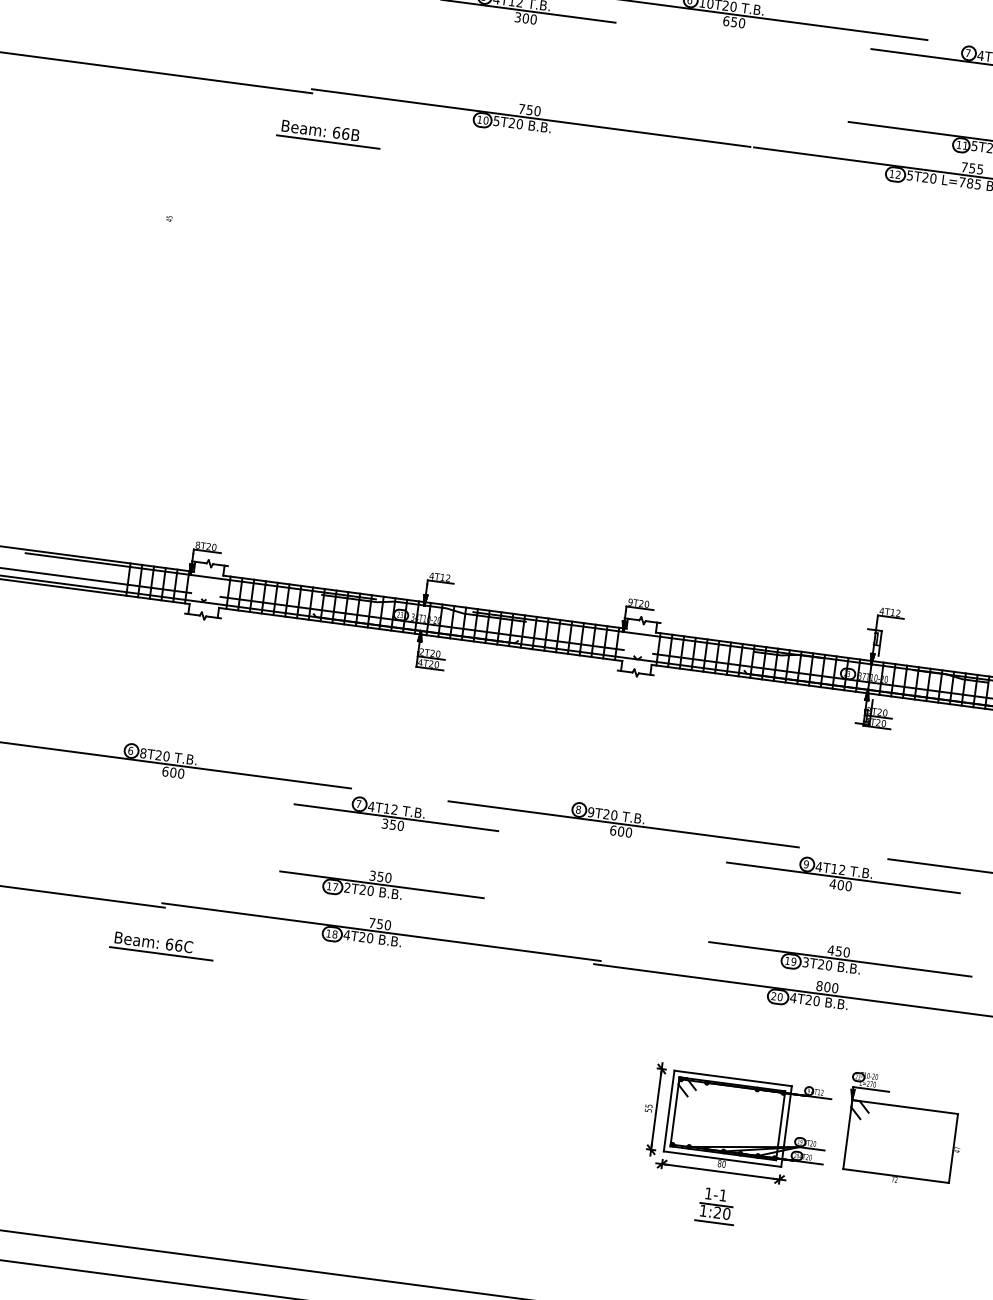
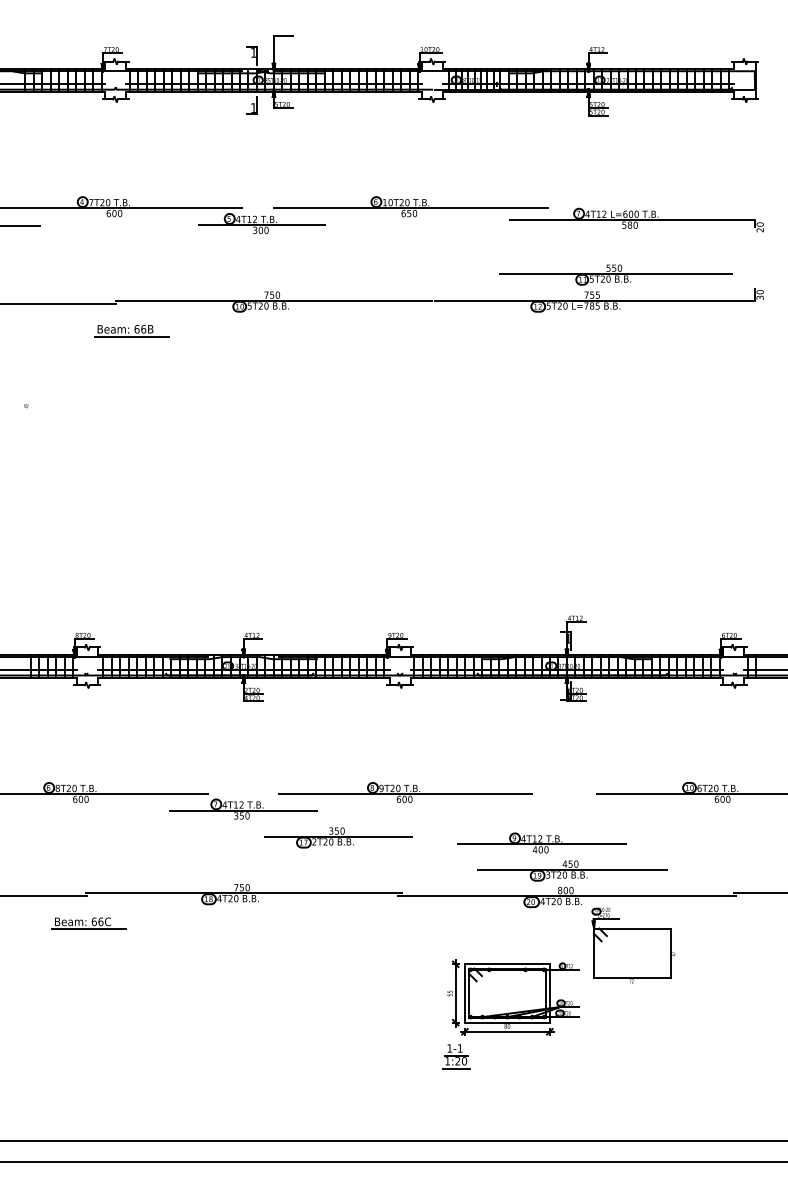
part: (843, 875) -> (541, 842), moved
part: (381, 886) -> (338, 837), moved
part: (903, 1130) -> (633, 945), moved
part: (716, 1205) -> (456, 1056), moved

